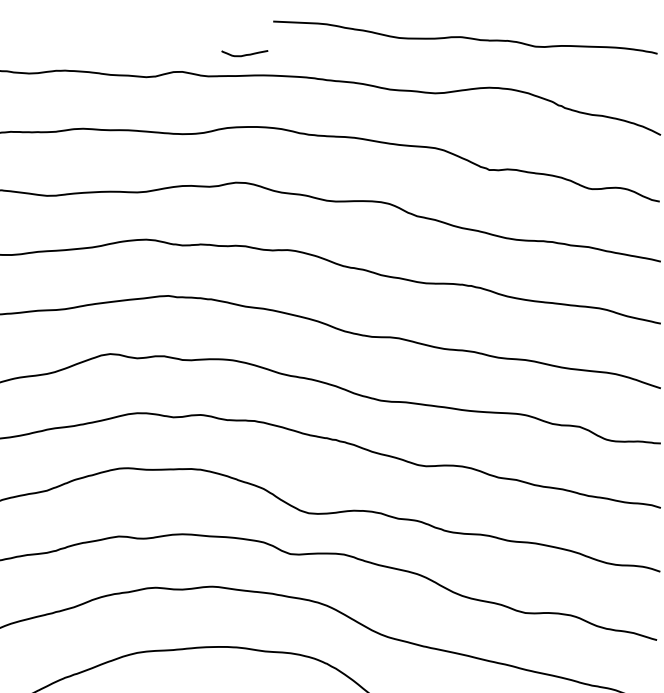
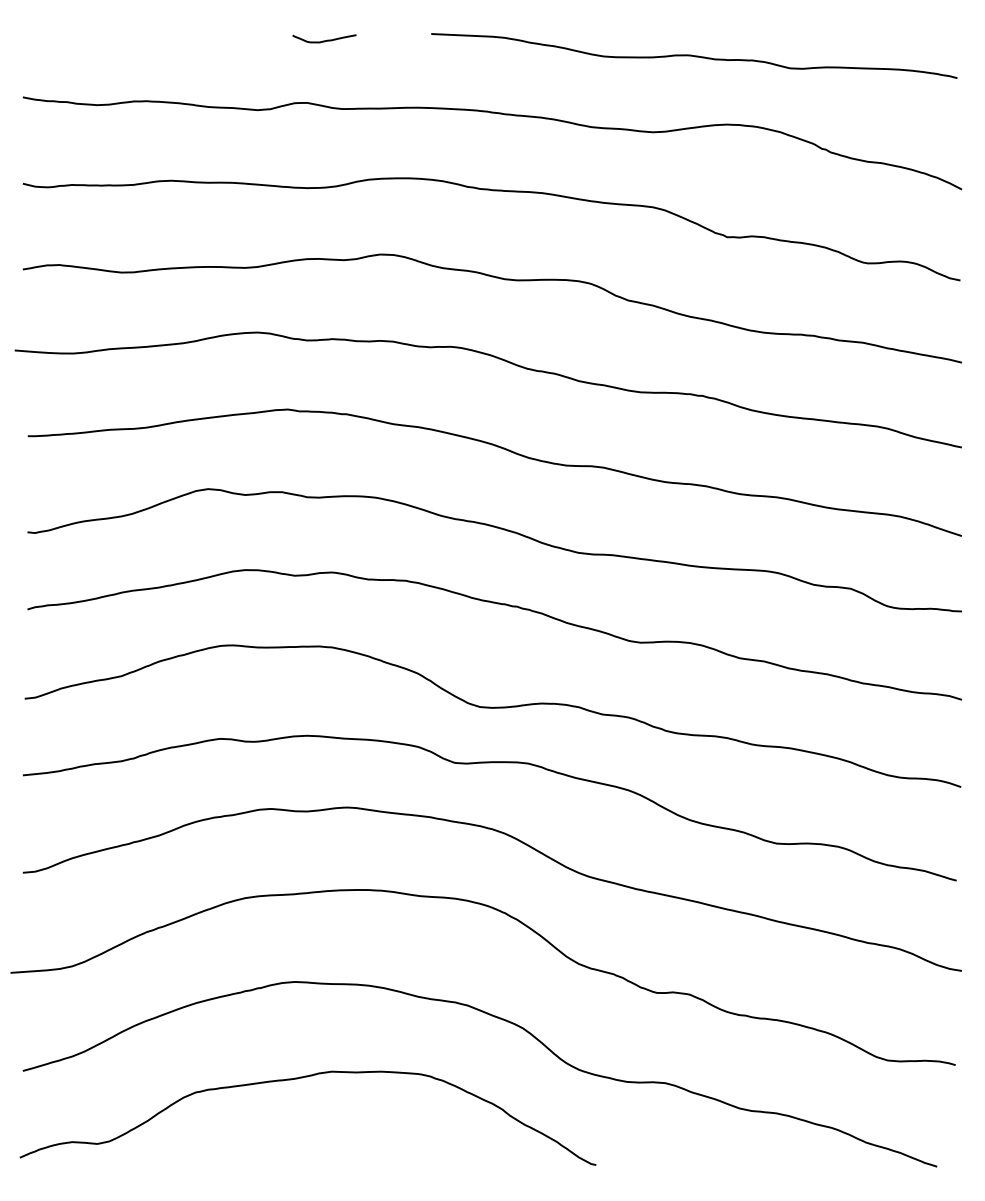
curve: (244, 54) -> (324, 40), moved

